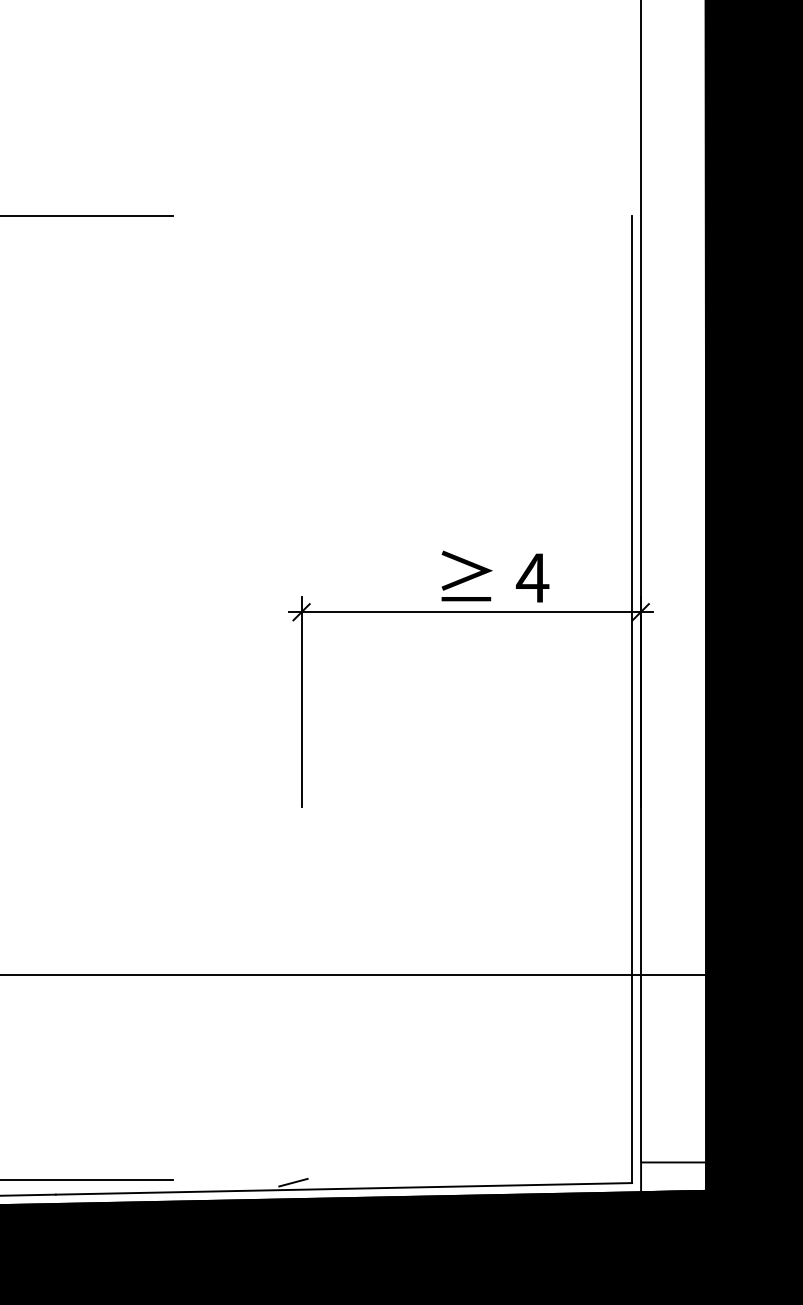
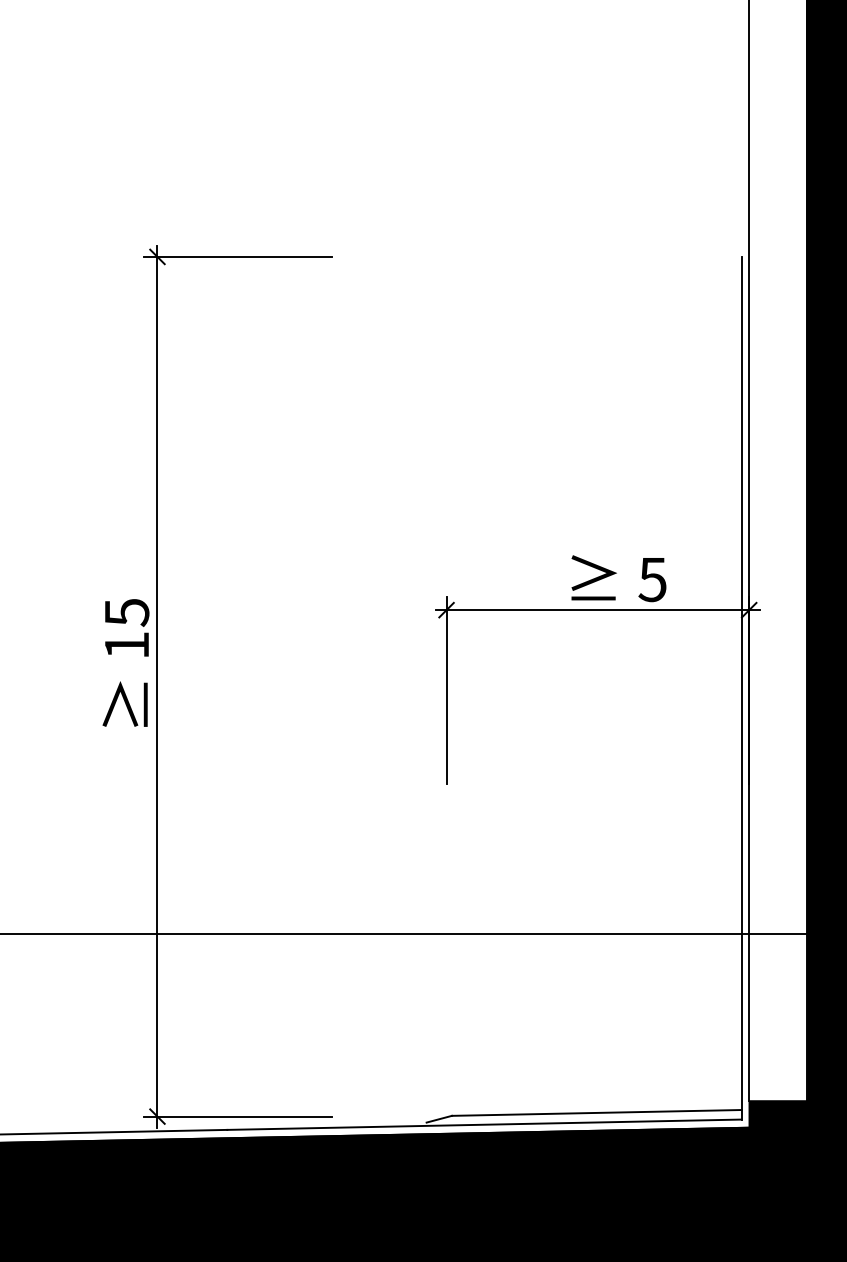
text: (532, 578) -> (652, 580), 4 -> 5
line: (469, 1175) -> (596, 1112), added
fill: (673, 1177) -> (778, 1114), added

